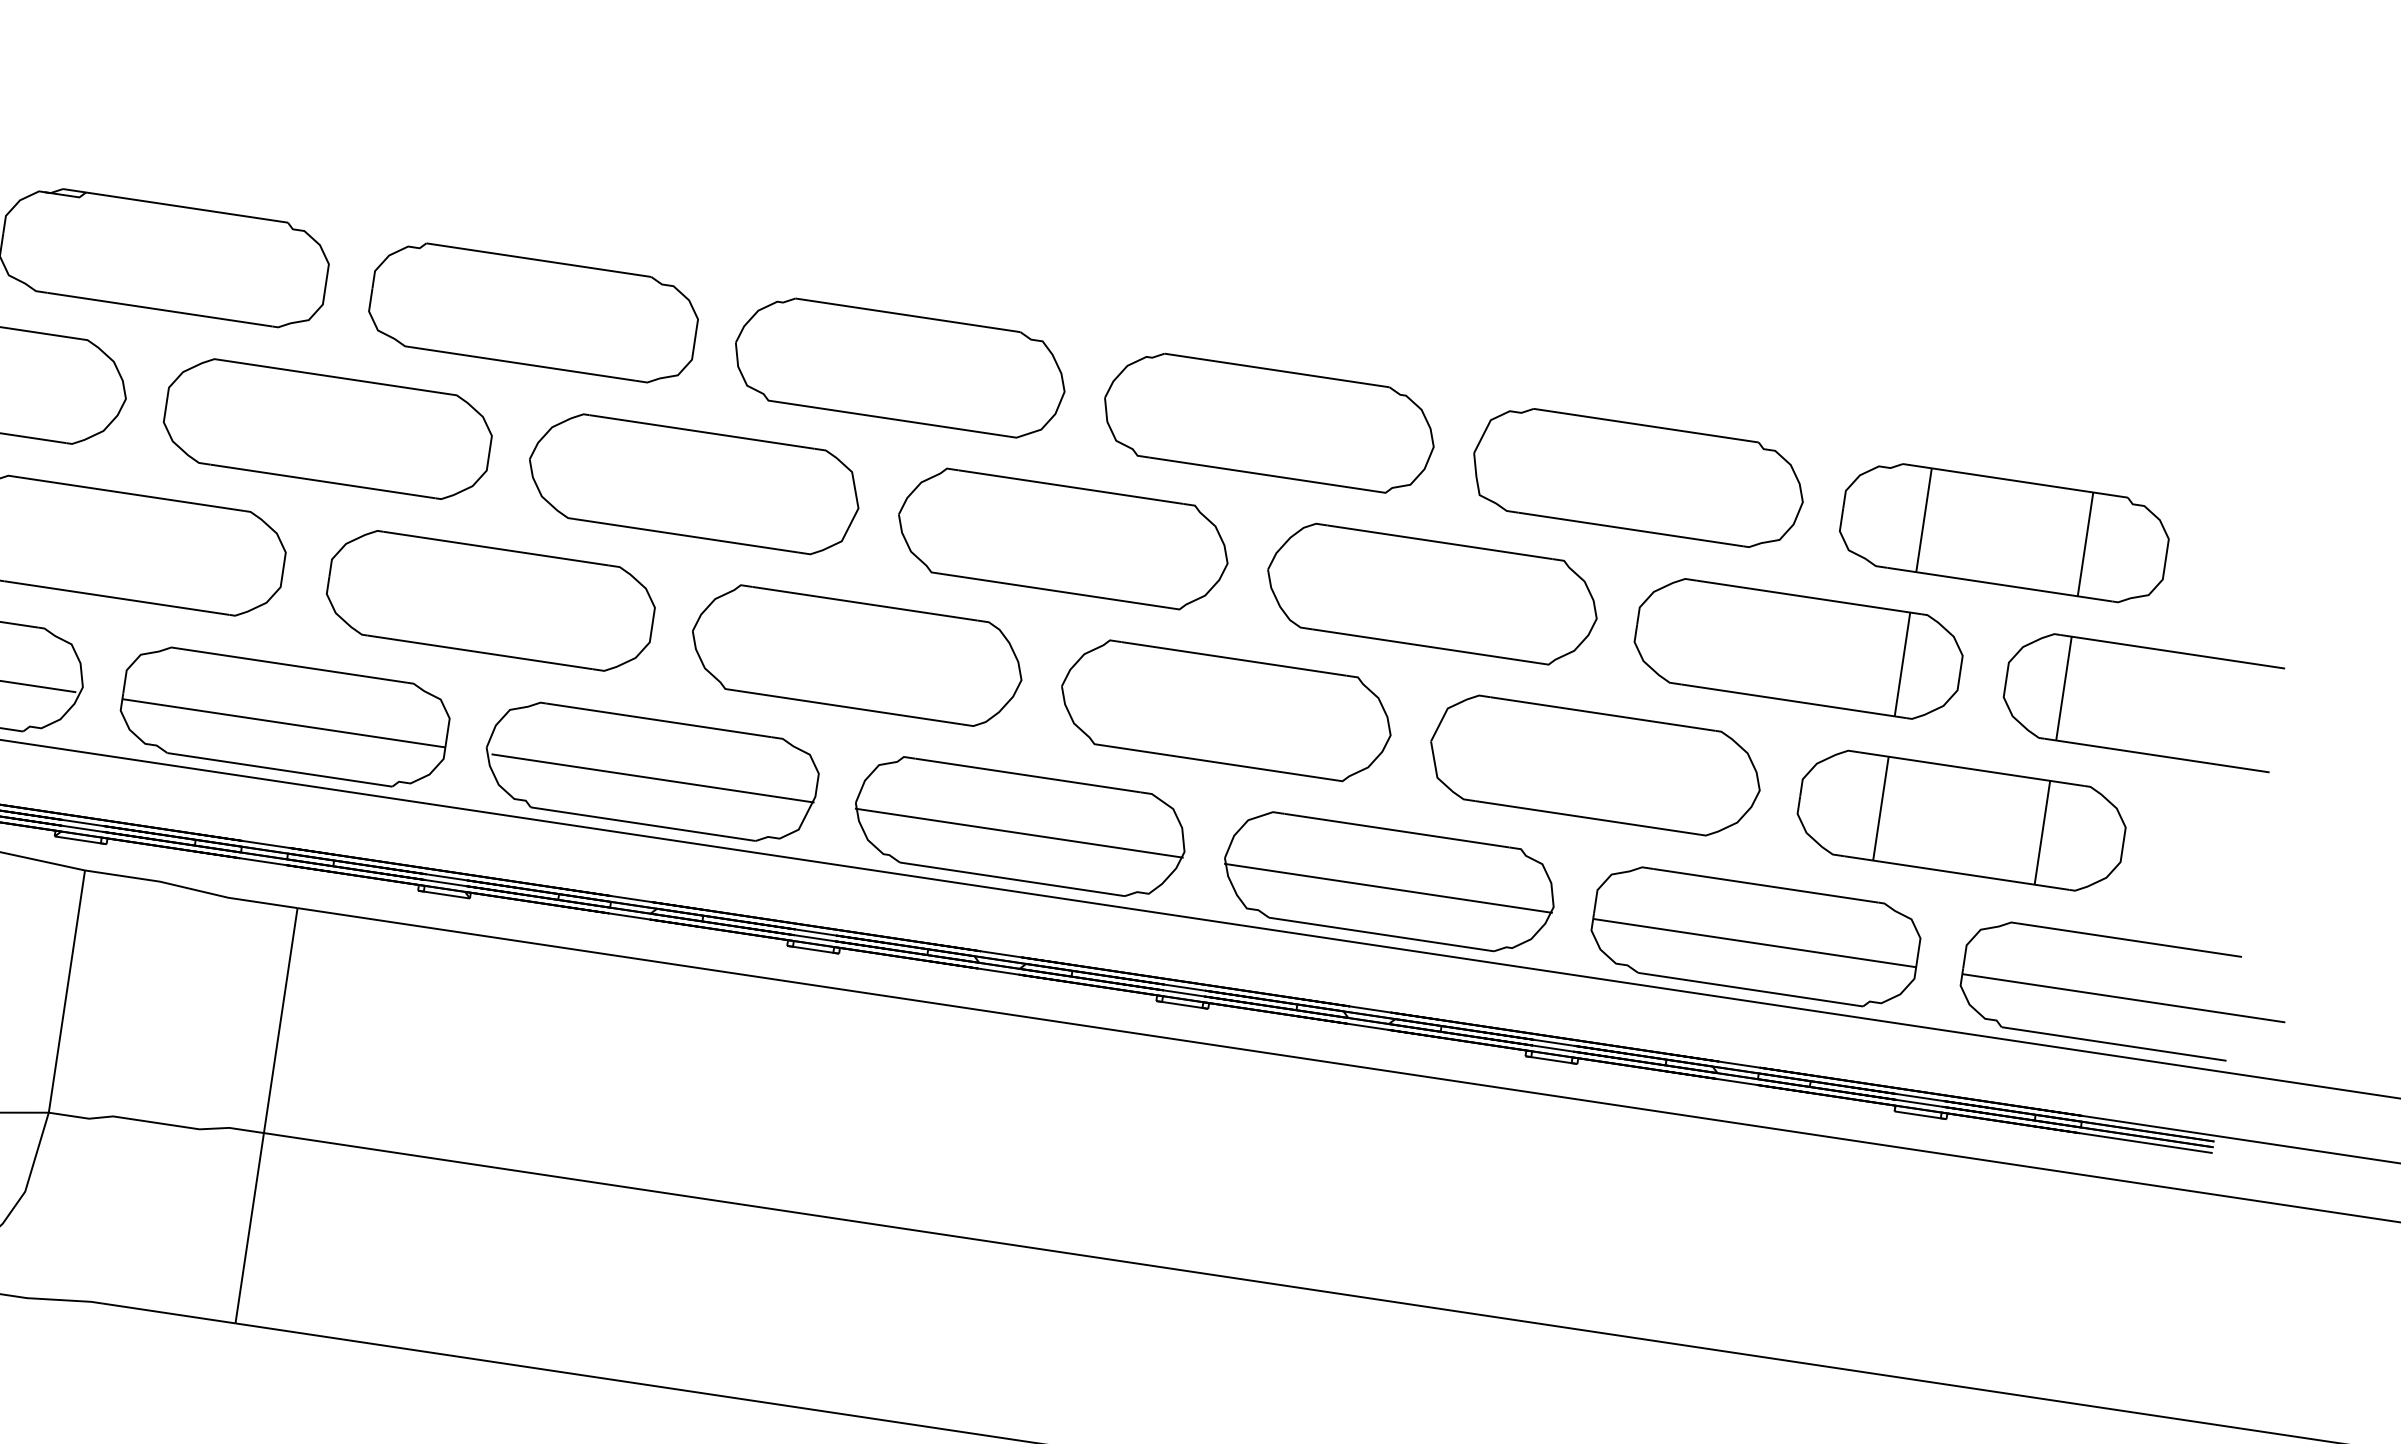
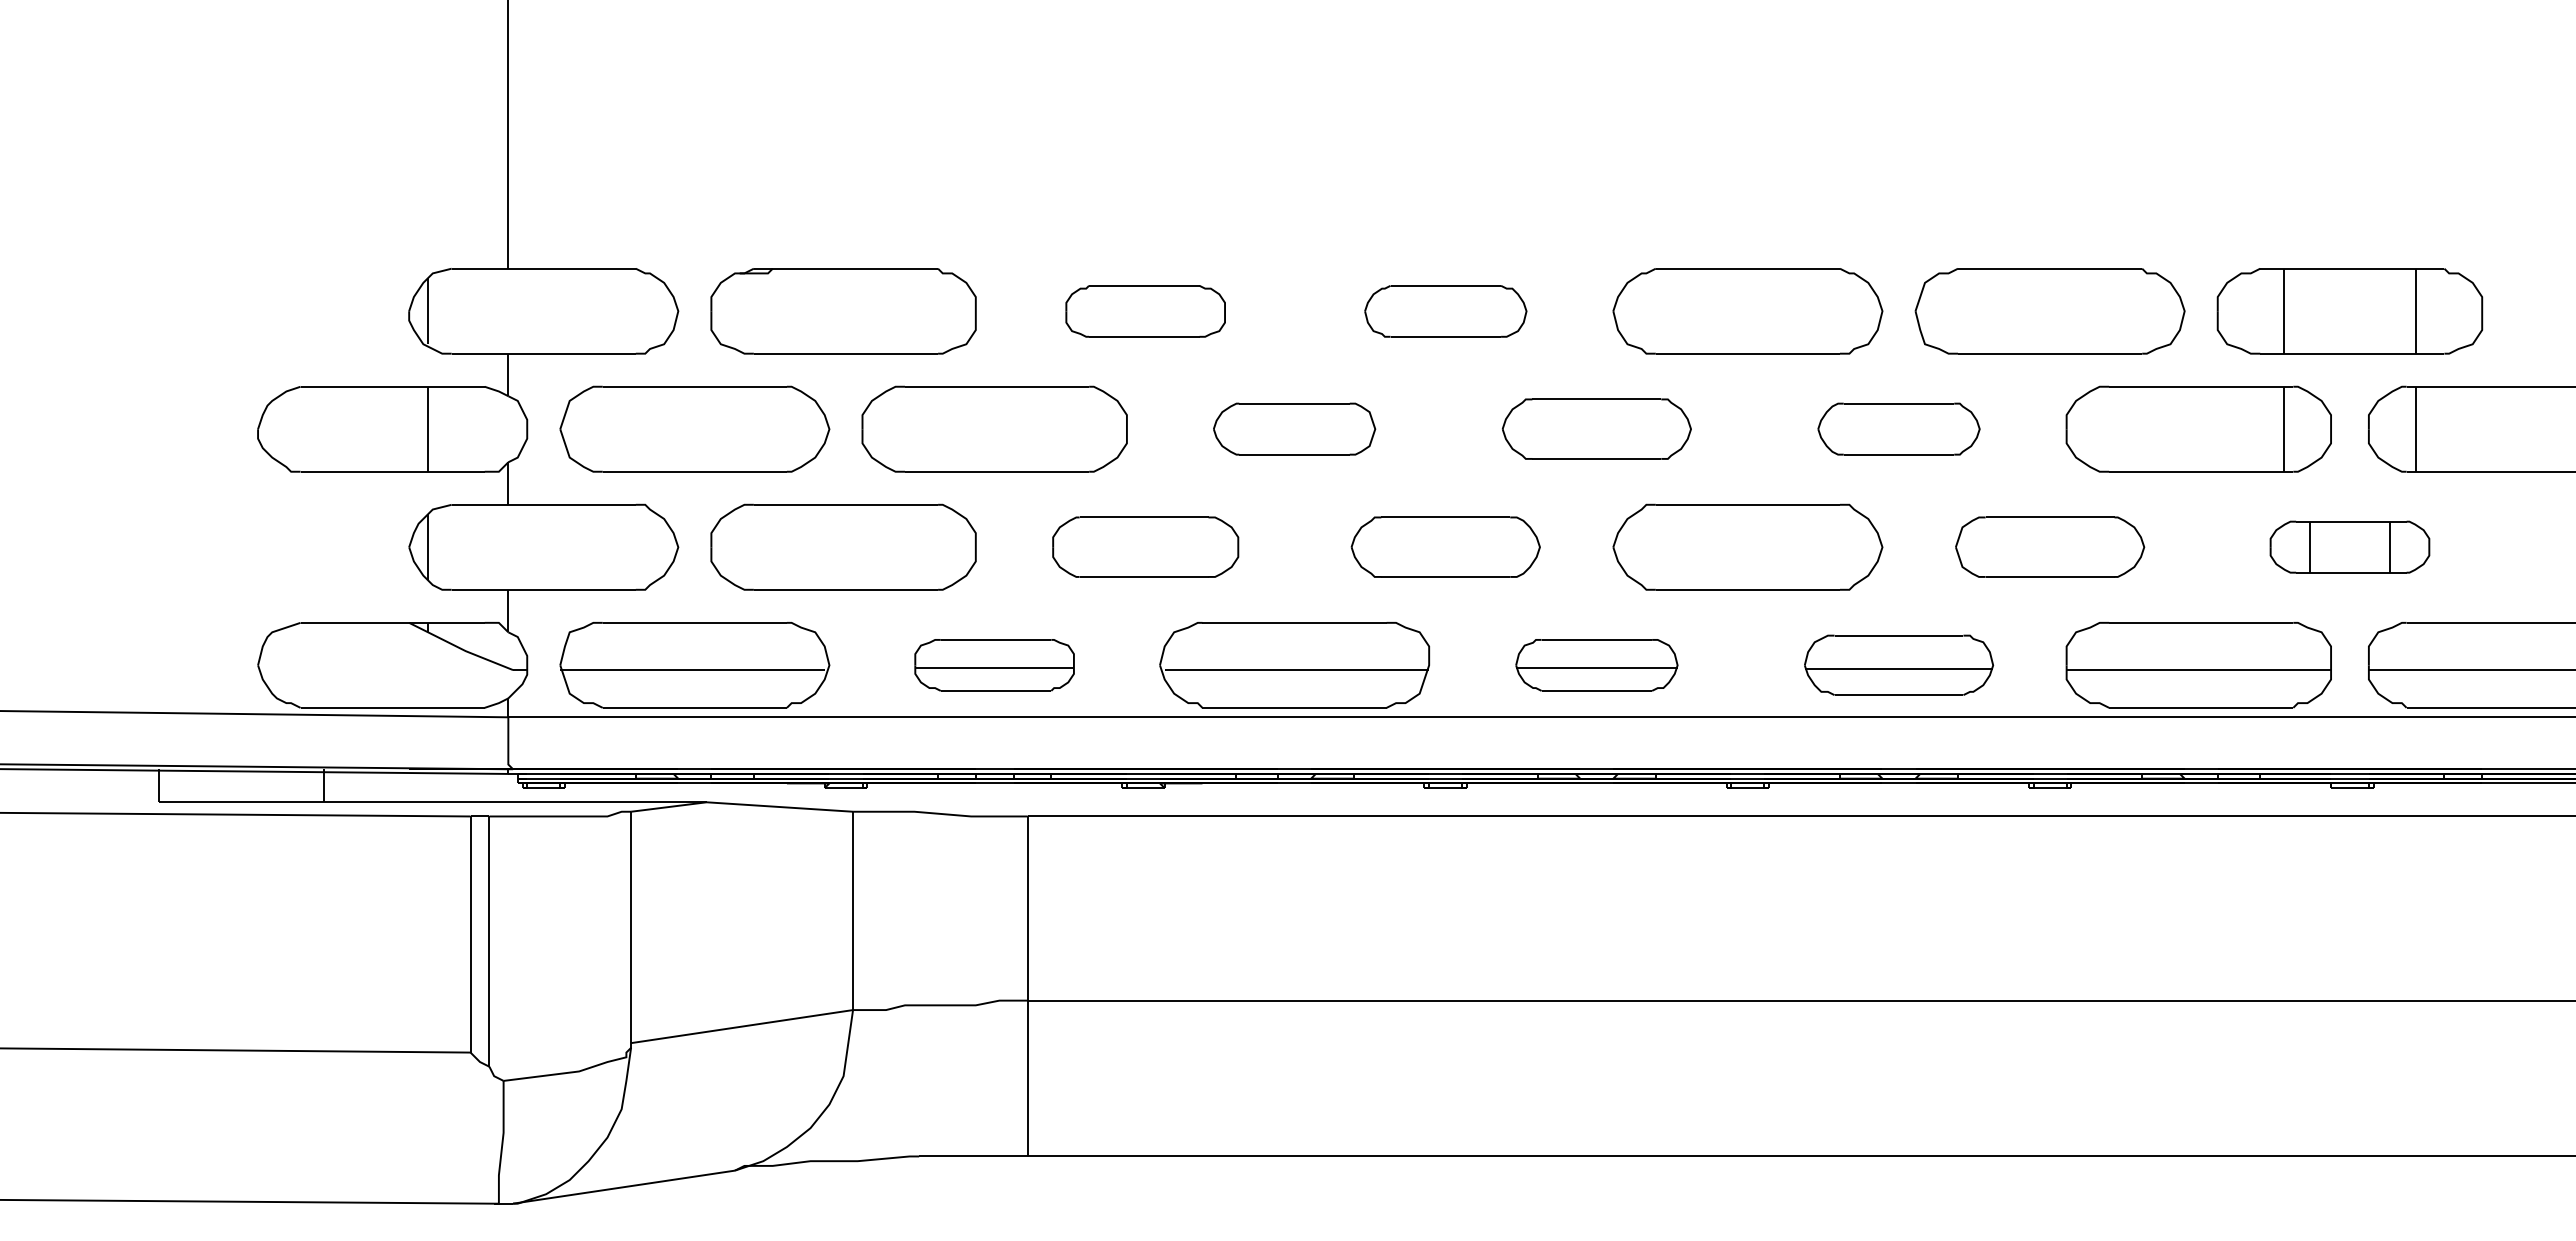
part: (533, 312) -> (1145, 311), size x0.6
part: (899, 367) -> (1445, 311), size x0.6
part: (694, 482) -> (1294, 428), size x0.6
part: (1063, 538) -> (1596, 428), size x0.7
part: (1431, 593) -> (1898, 428), size x0.6
part: (490, 599) -> (1145, 546), size x0.7
part: (857, 654) -> (1445, 546), size x0.7
part: (284, 717) -> (994, 665), size x0.6
part: (1594, 764) -> (2049, 546), size x0.7
part: (1961, 819) -> (2349, 546), size x0.6
part: (1019, 827) -> (1596, 665), size x0.6
part: (1388, 882) -> (1898, 665), size x0.7

